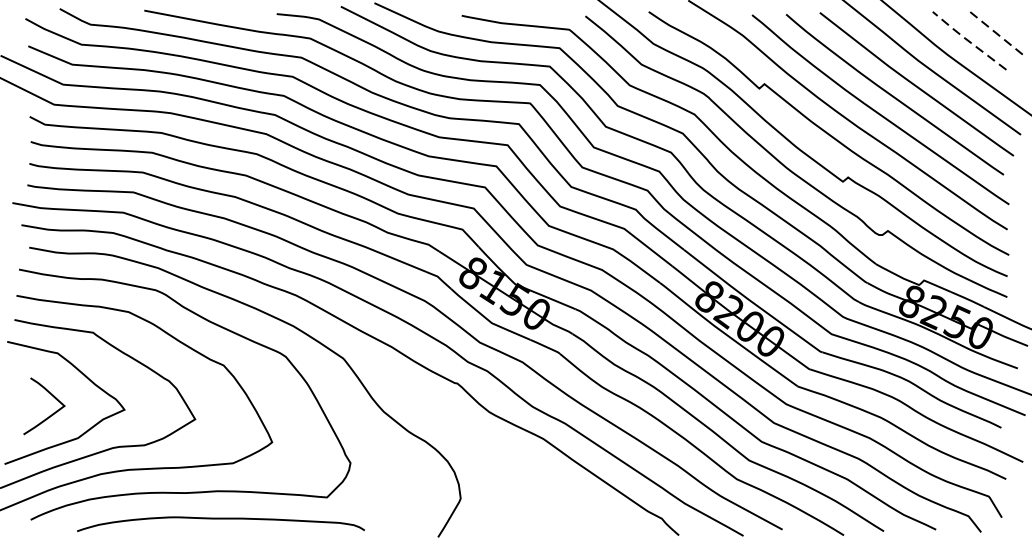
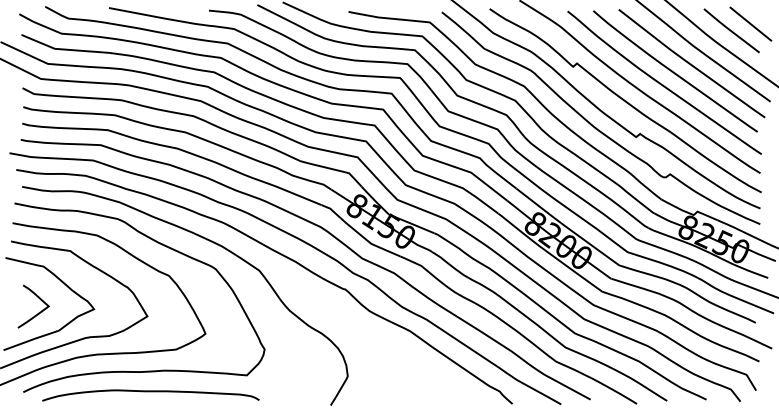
line: (994, 31) -> (750, 23), dashed -> solid
line: (967, 40) -> (730, 30), dashed -> solid
curve: (220, 520) -> (150, 392), moved

